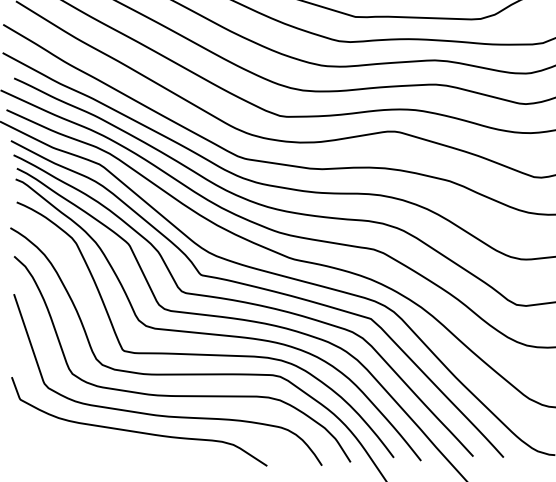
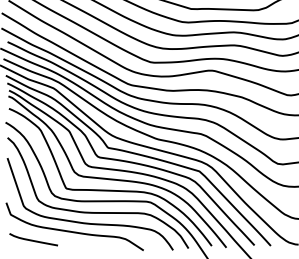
curve: (60, 445) -> (32, 239), added

